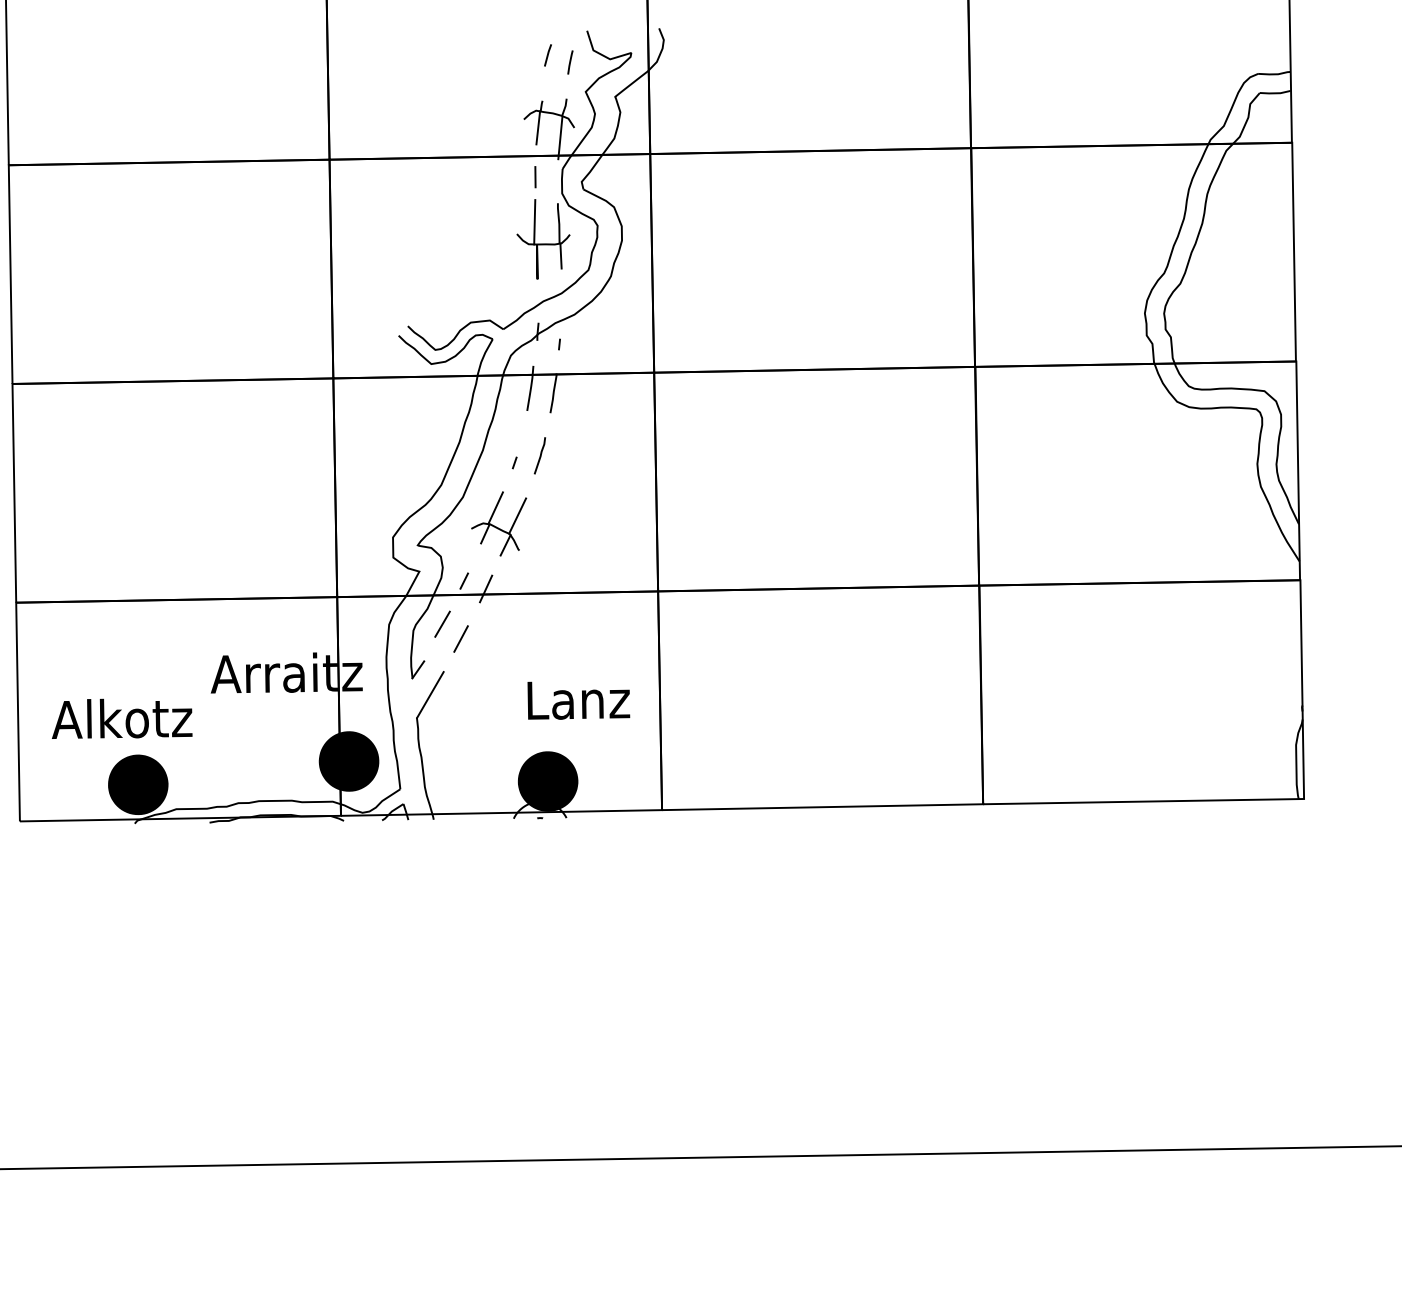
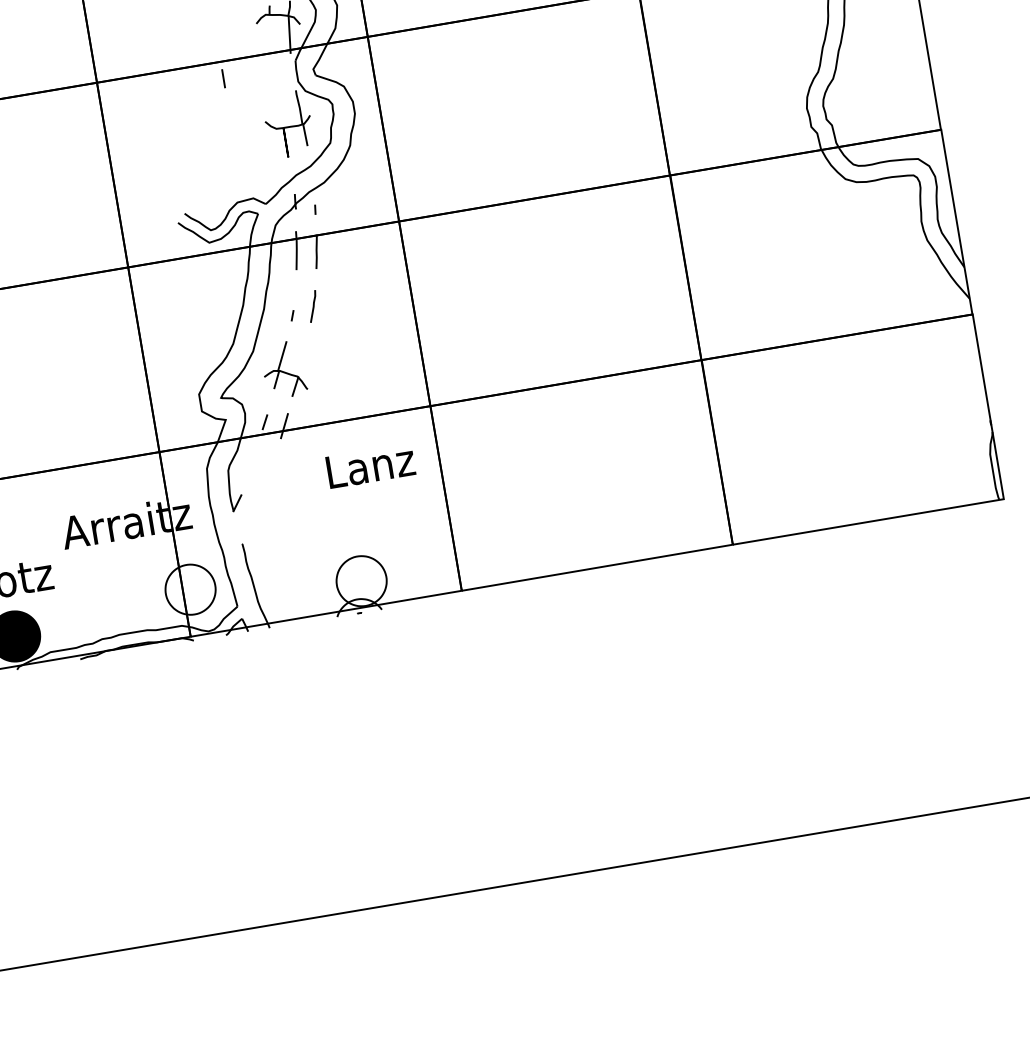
line: (538, 127) -> (269, 28), removed
line: (535, 177) -> (223, 79), moved
line: (534, 222) -> (278, 109), removed
line: (517, 515) -> (301, 359), removed
line: (442, 623) -> (252, 460), removed
line: (460, 638) -> (269, 471), removed
line: (430, 694) -> (250, 522), removed
text: (578, 700) -> (370, 466), moved
fill: (348, 761) -> (190, 589), removed
fill: (547, 781) -> (361, 581), removed

